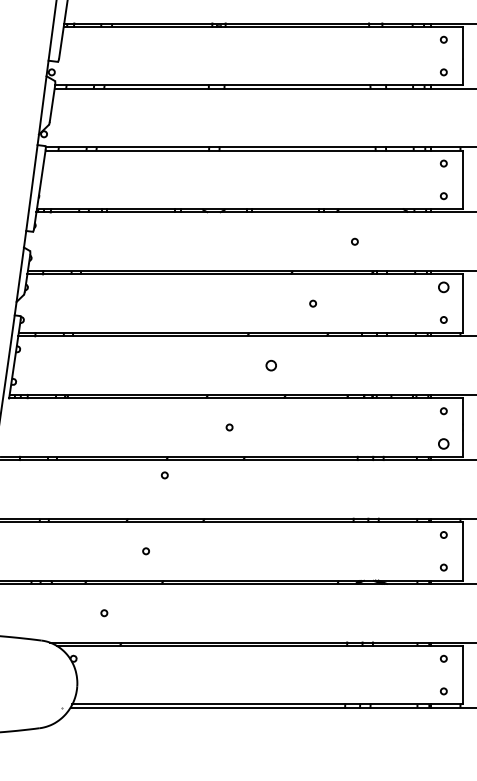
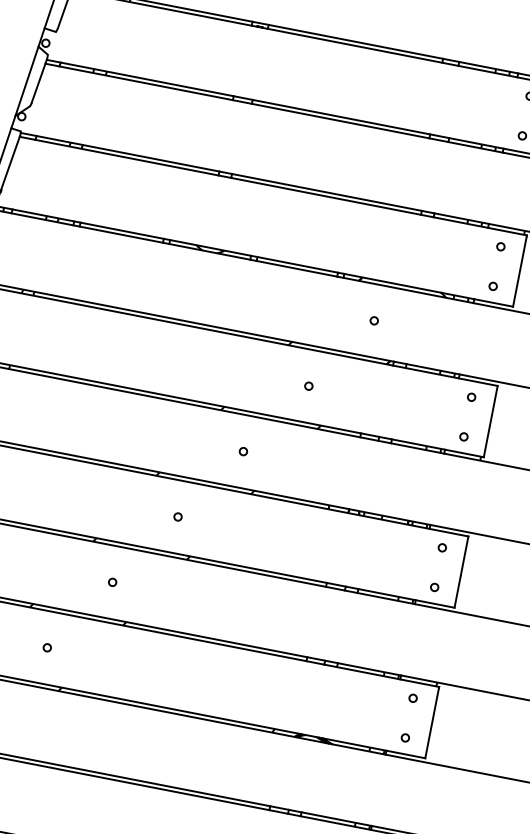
circle: (443, 287) -> (471, 397), size x0.62
circle: (271, 365) -> (243, 451), size x0.62
circle: (443, 443) -> (434, 586), size x0.62
circle: (164, 475) -> (112, 582), moved

